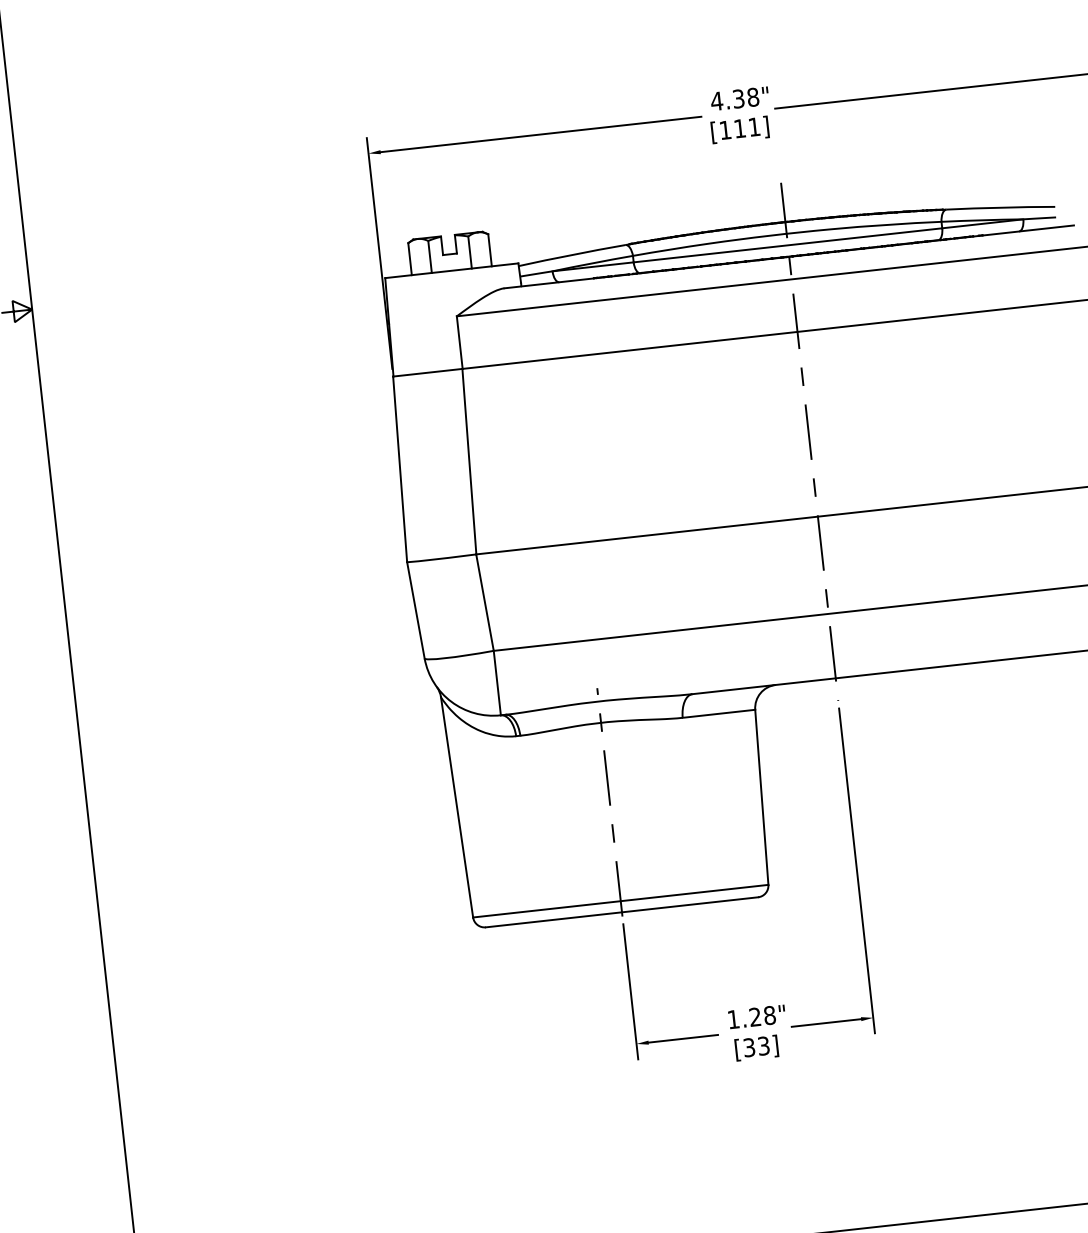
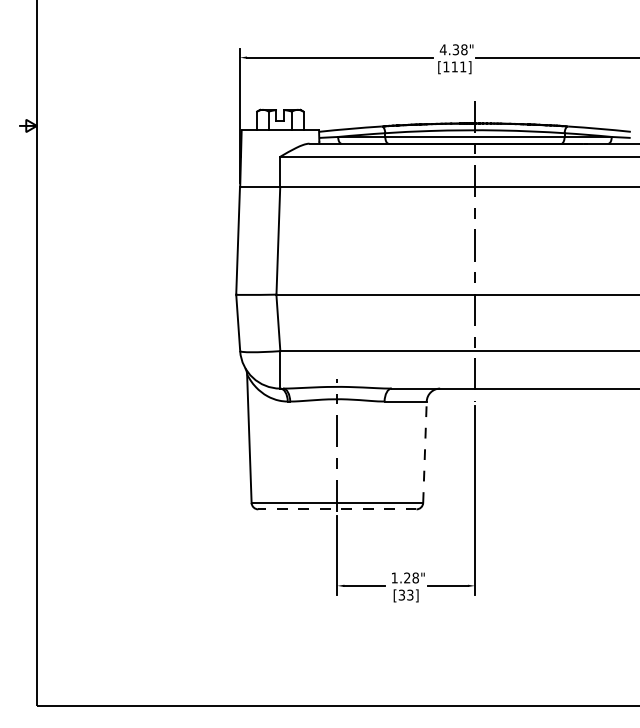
line: (761, 797) -> (424, 452), solid -> dashed
line: (620, 912) -> (336, 509), solid -> dashed

